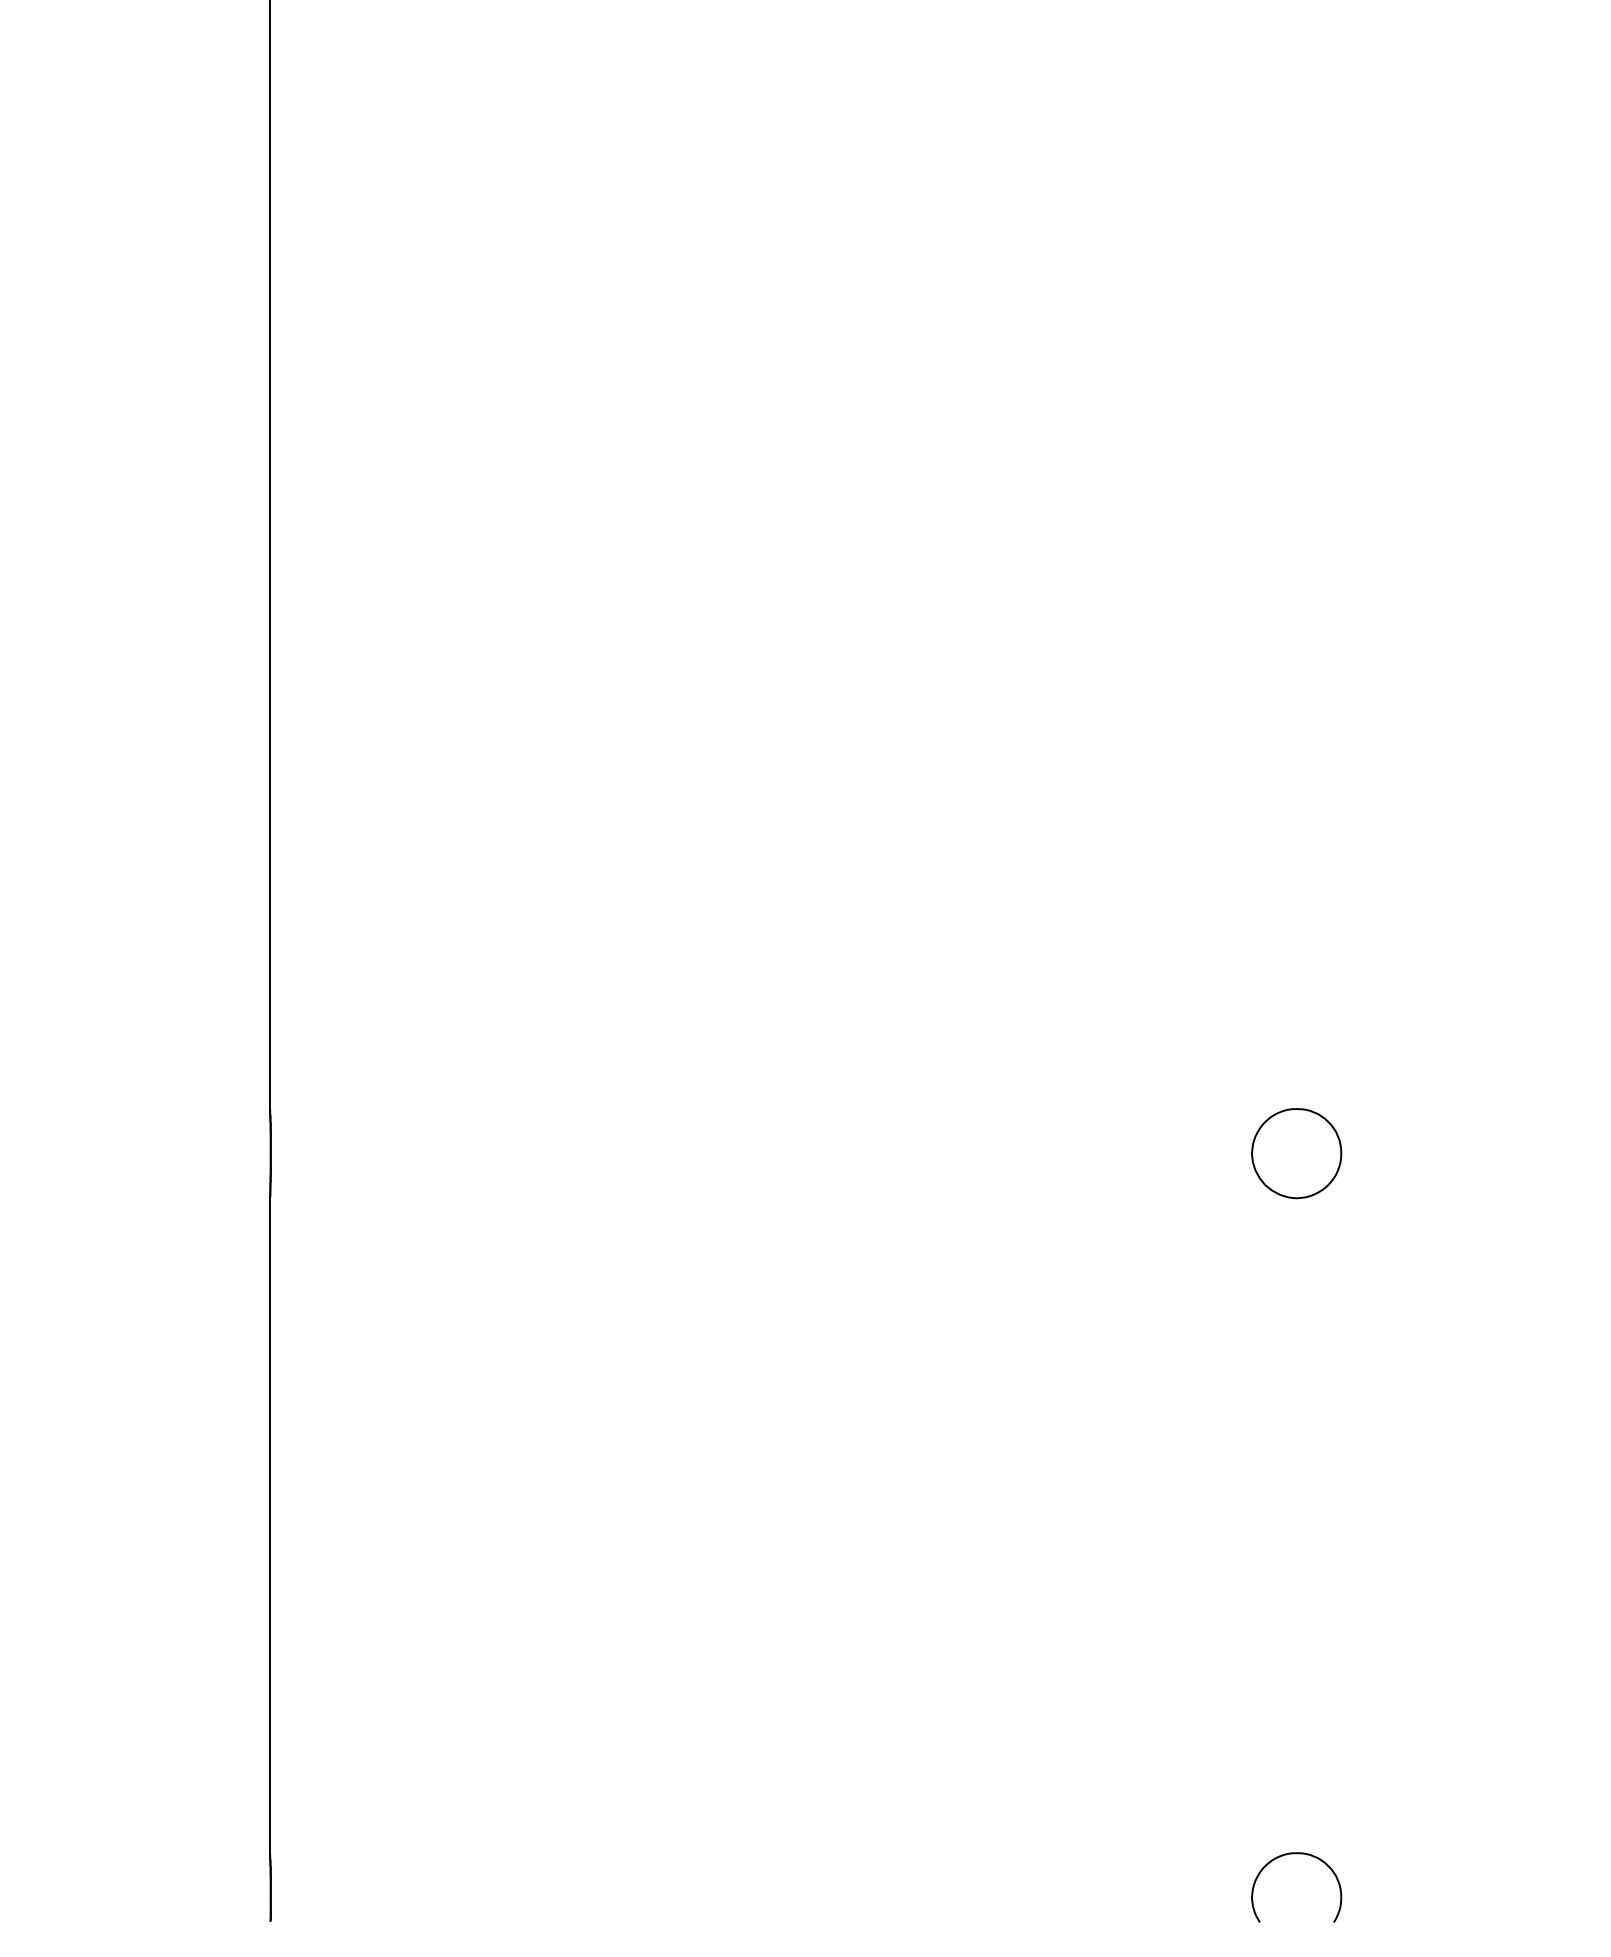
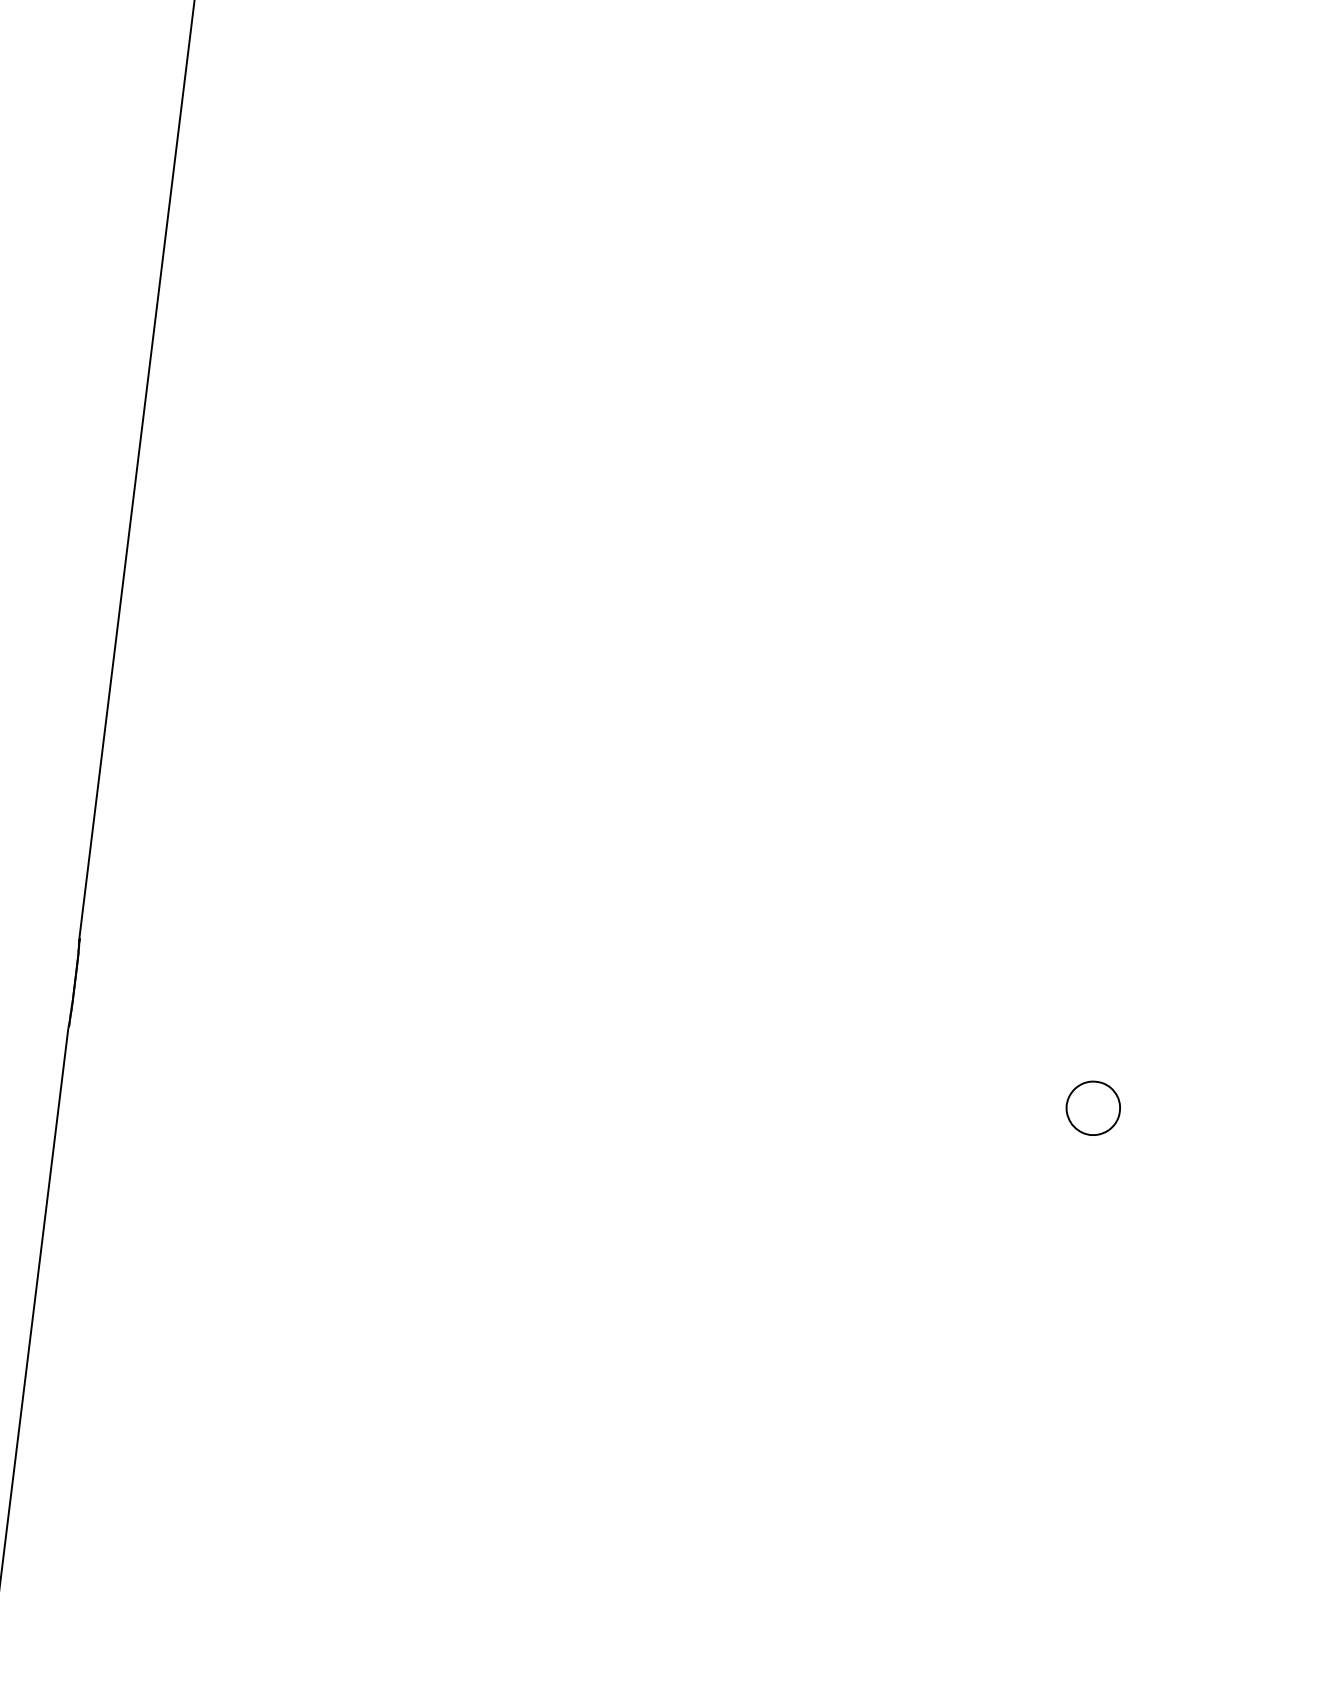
part: (1296, 1153) -> (1093, 1108), size x0.6

